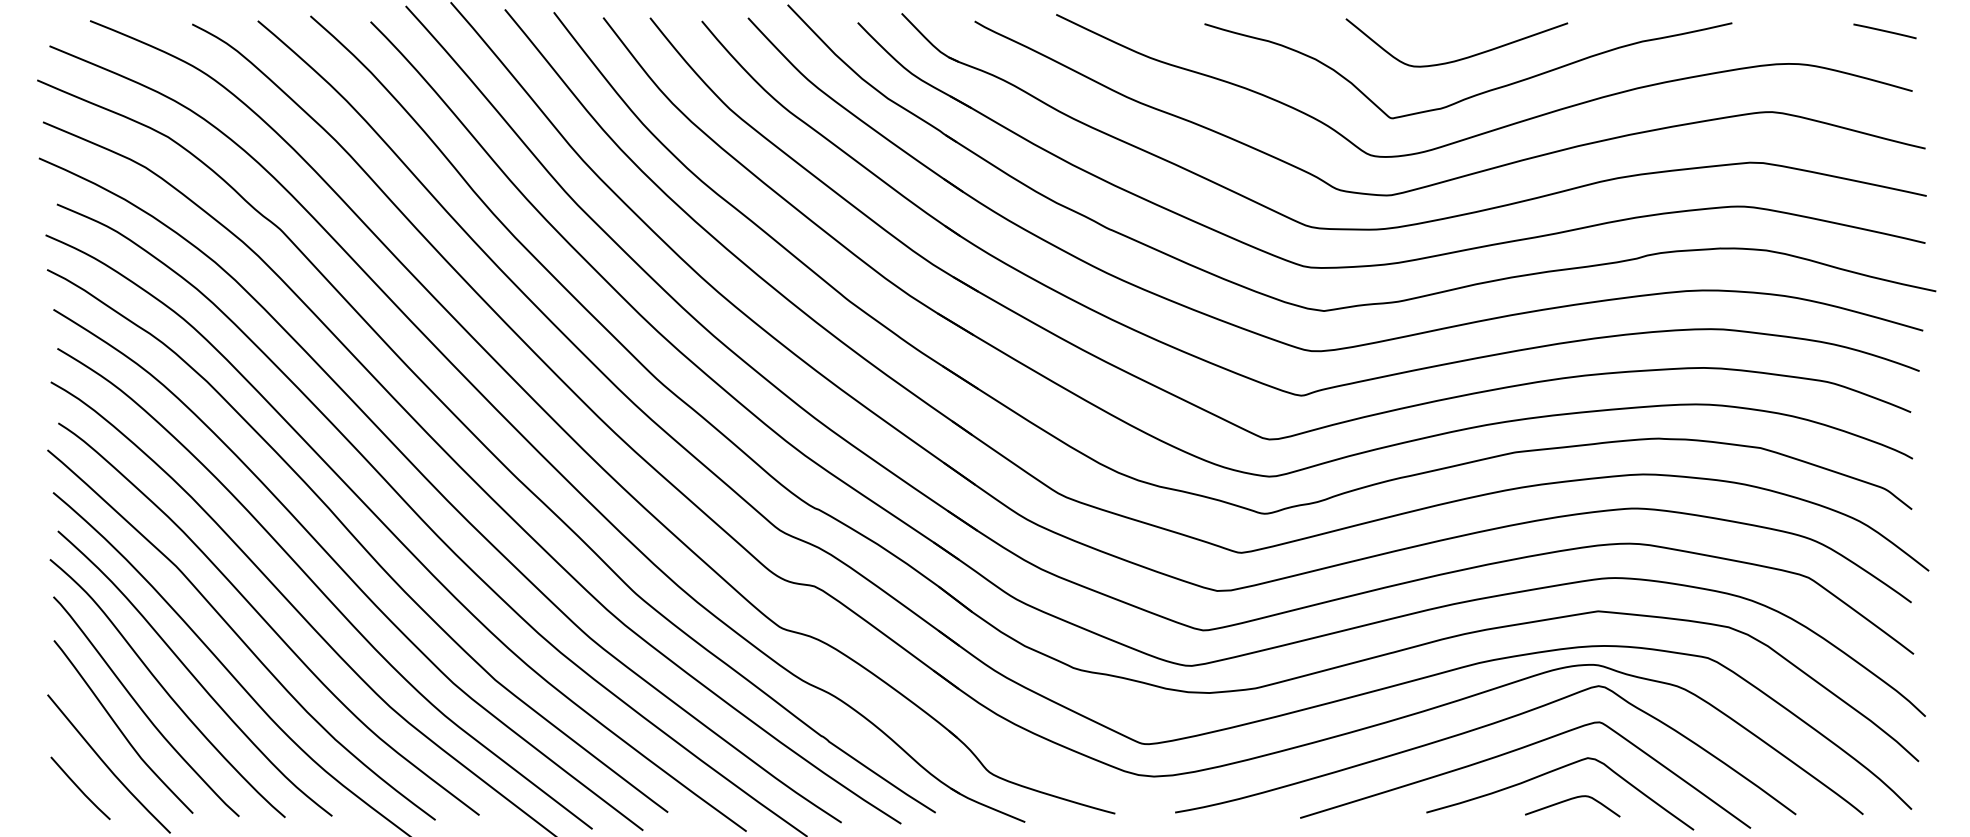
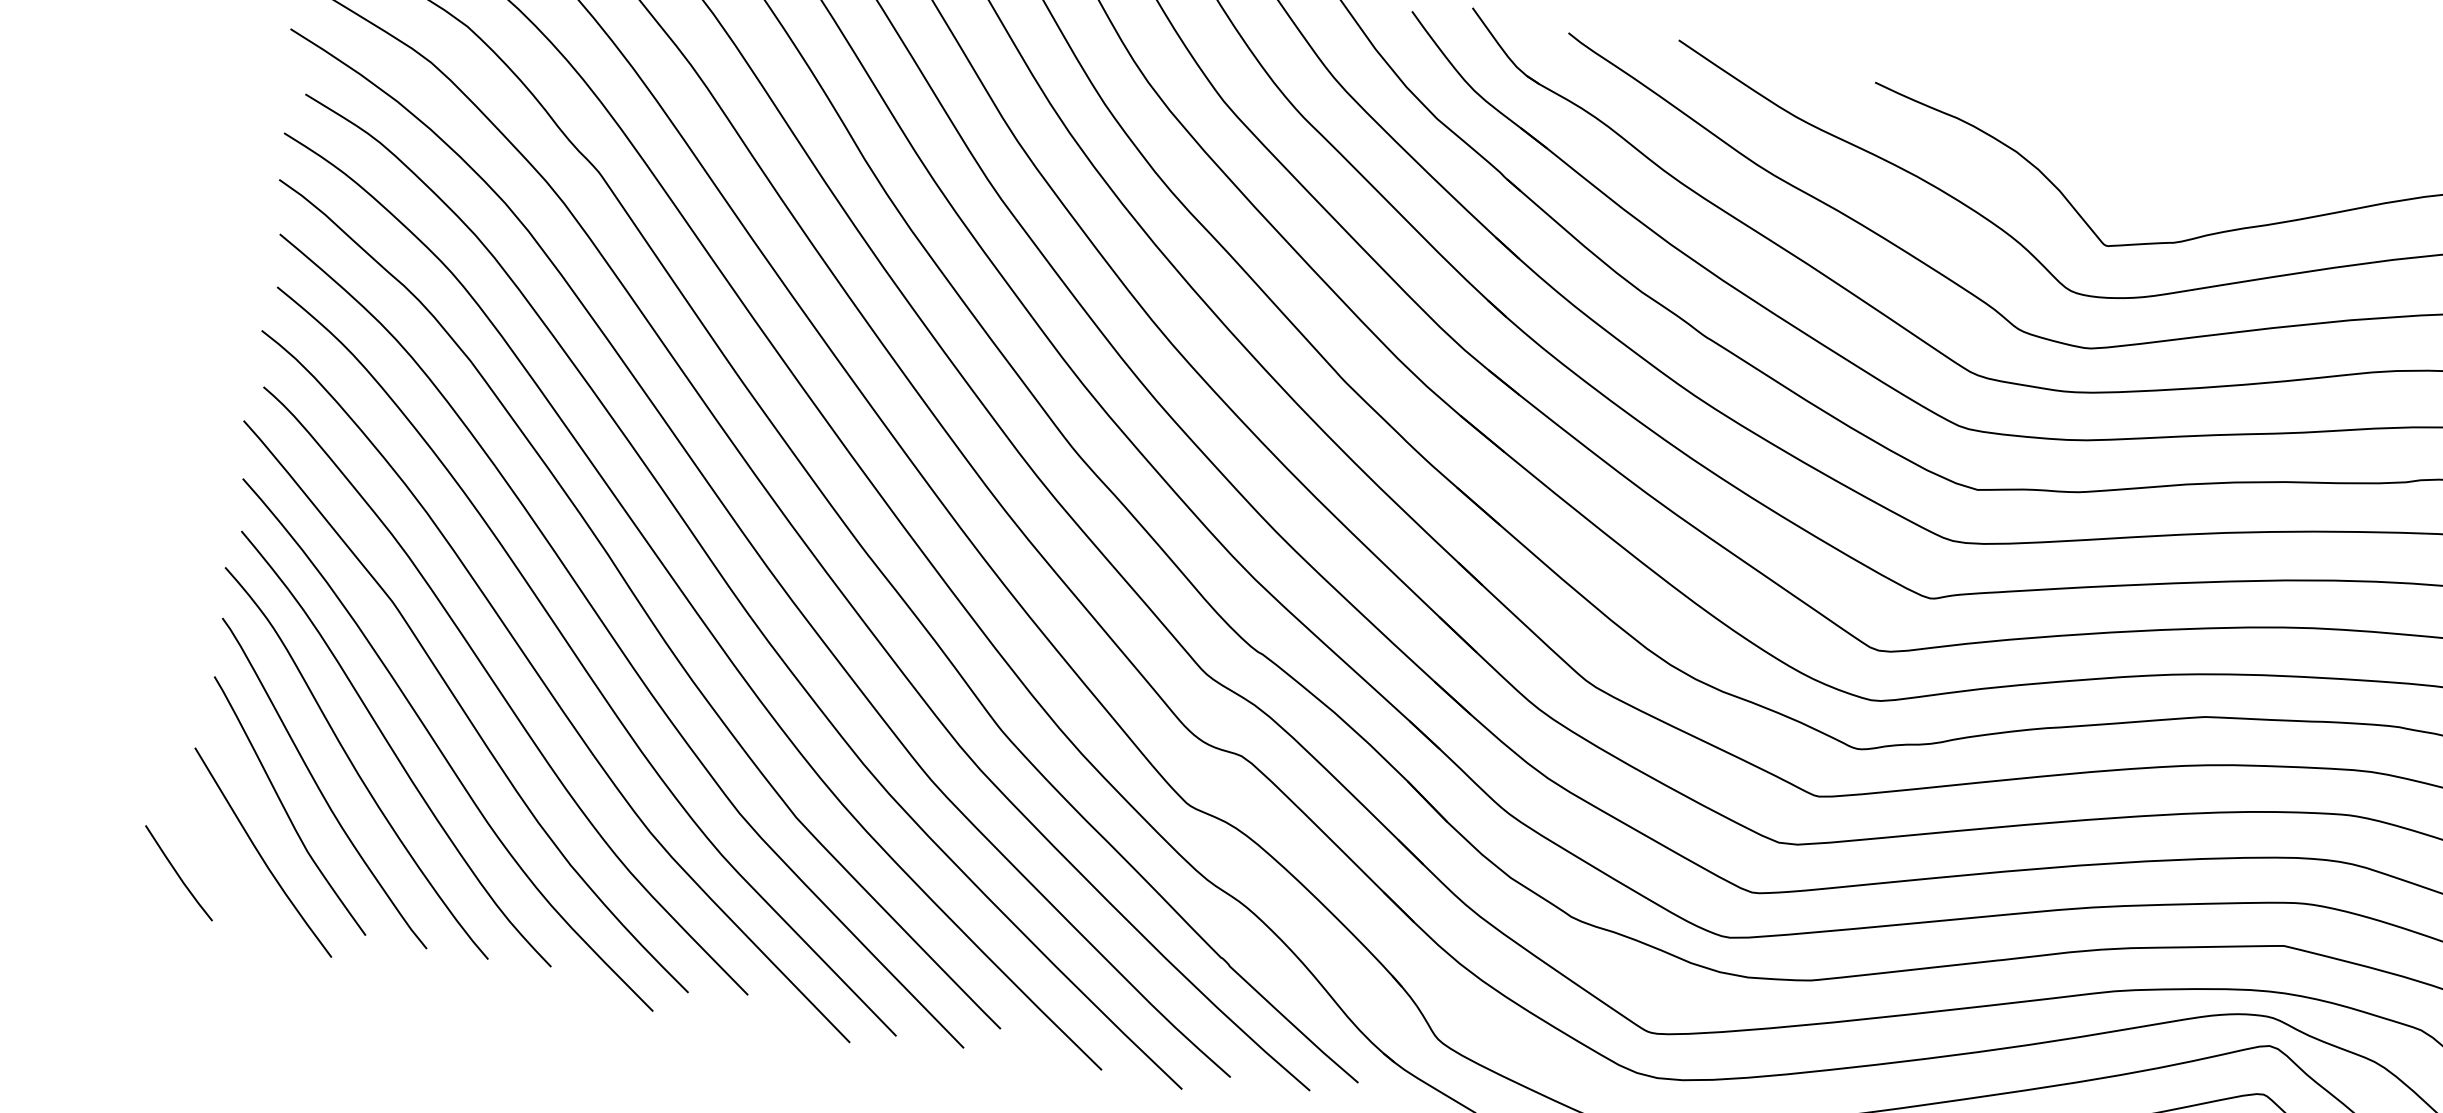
curve: (1460, 58) -> (2210, 179), removed
line: (80, 788) -> (178, 873), moved

